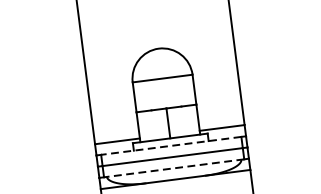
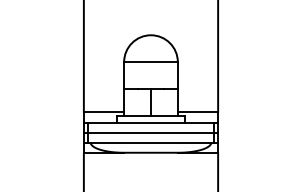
line: (171, 145) -> (151, 122), dashed -> solid
line: (174, 168) -> (151, 142), dashed -> solid

